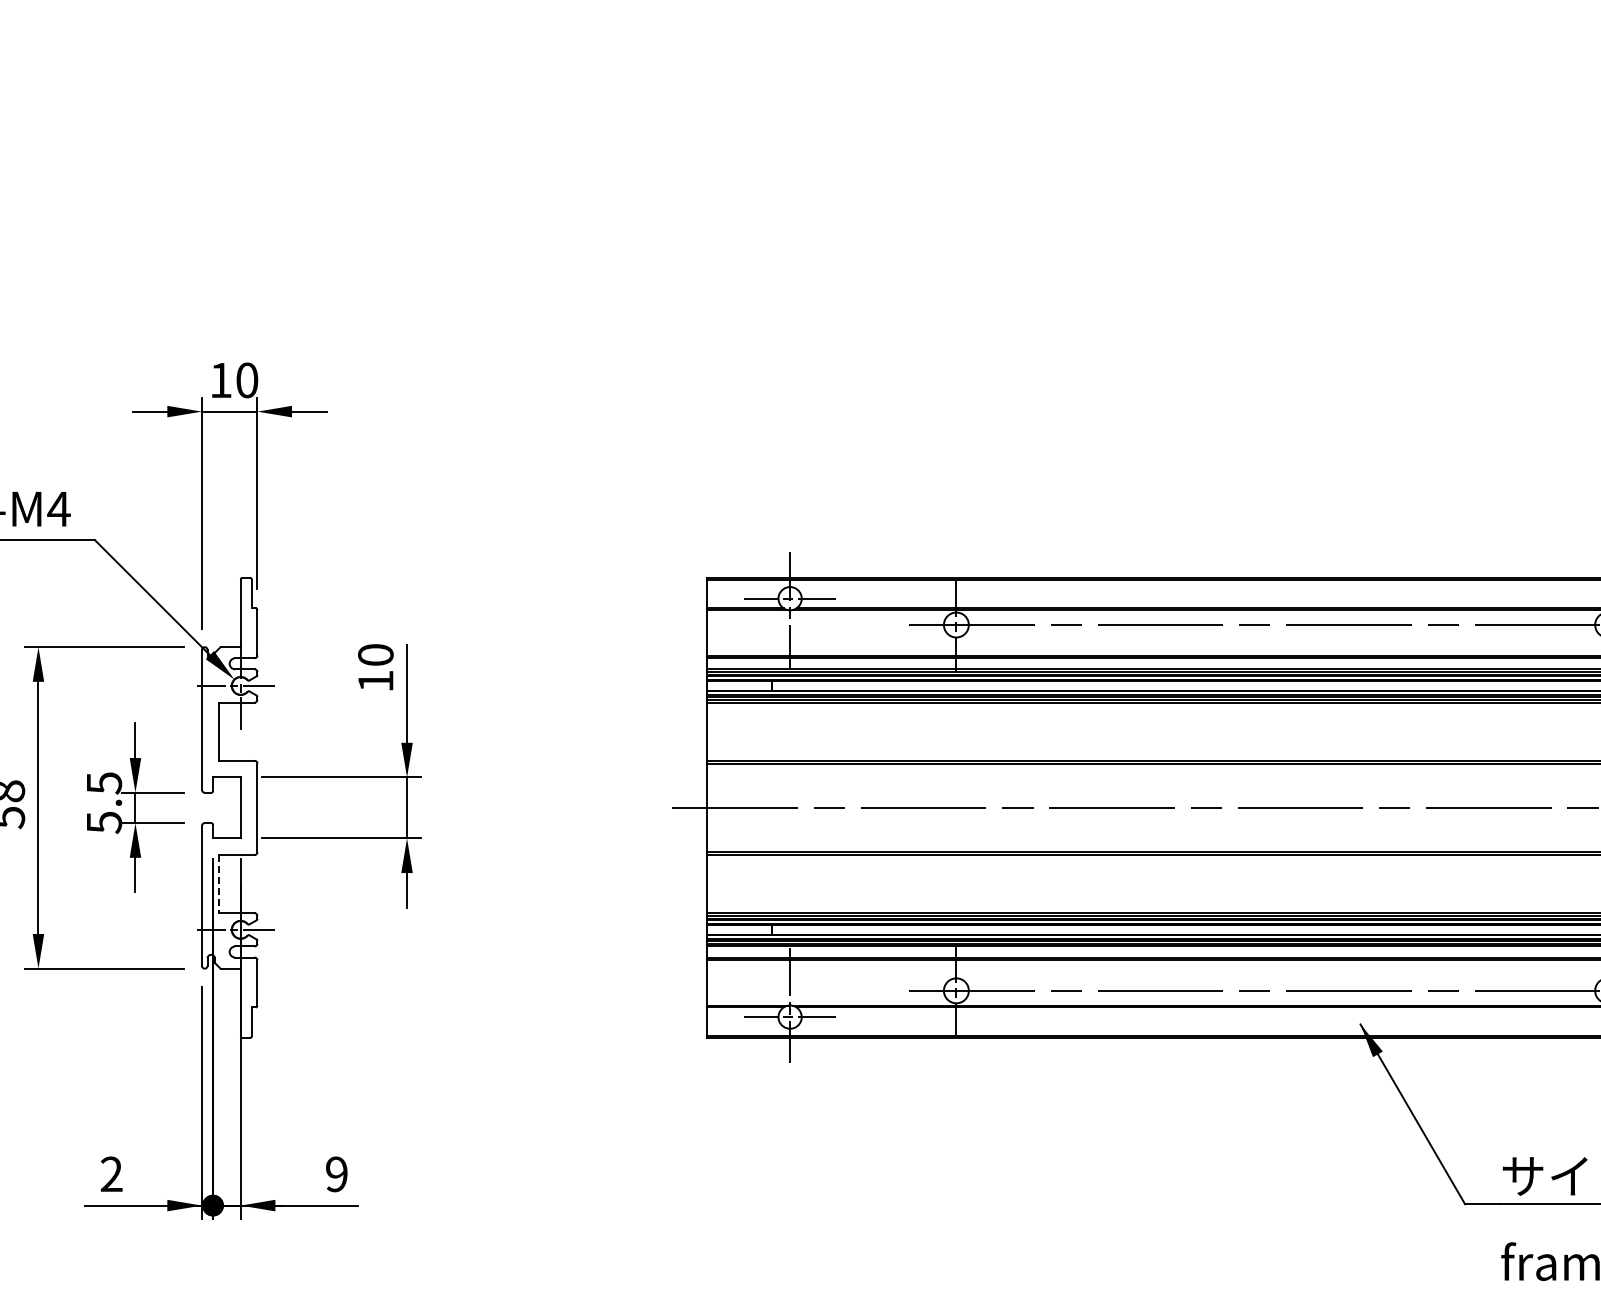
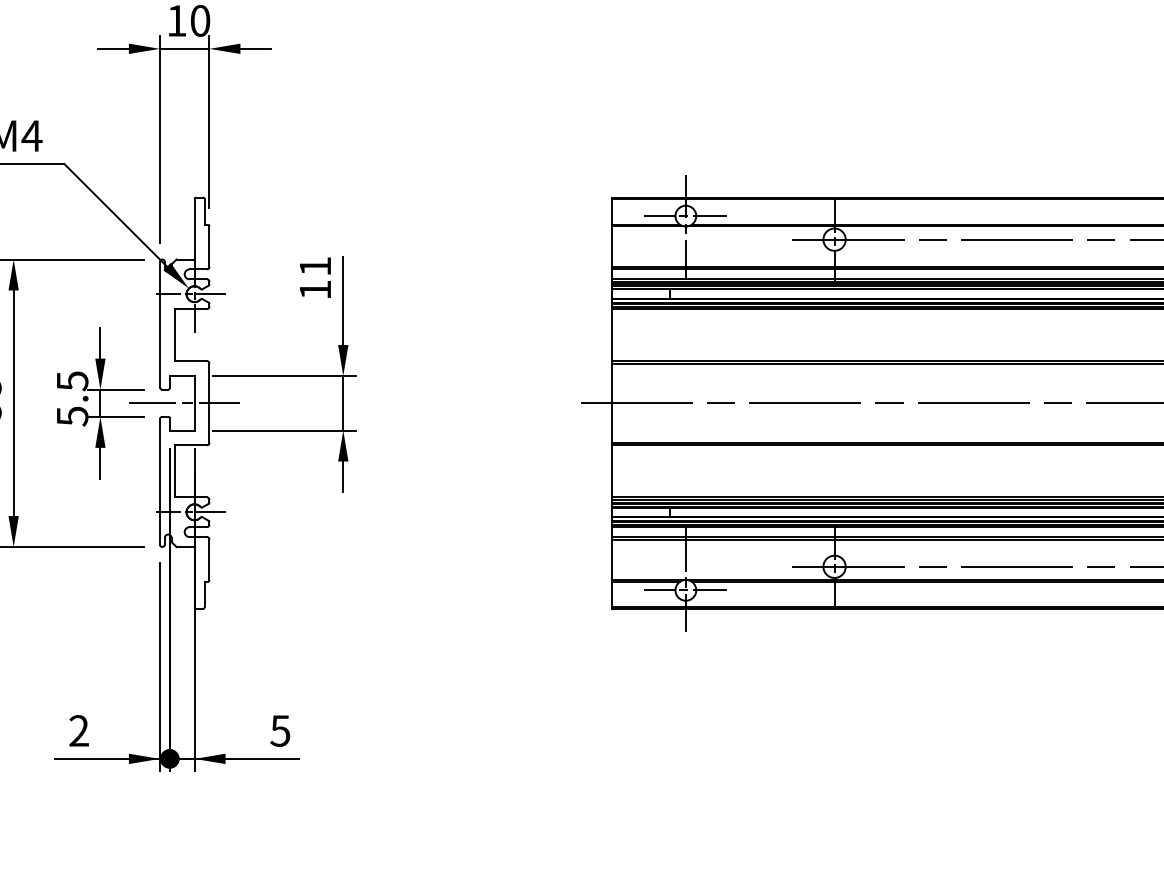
text: (375, 654) -> (315, 266), 10 -> 11
line: (229, 807) -> (184, 402), added
line: (218, 884) -> (174, 471), dashed -> solid
text: (336, 1174) -> (280, 731), 9 -> 5

